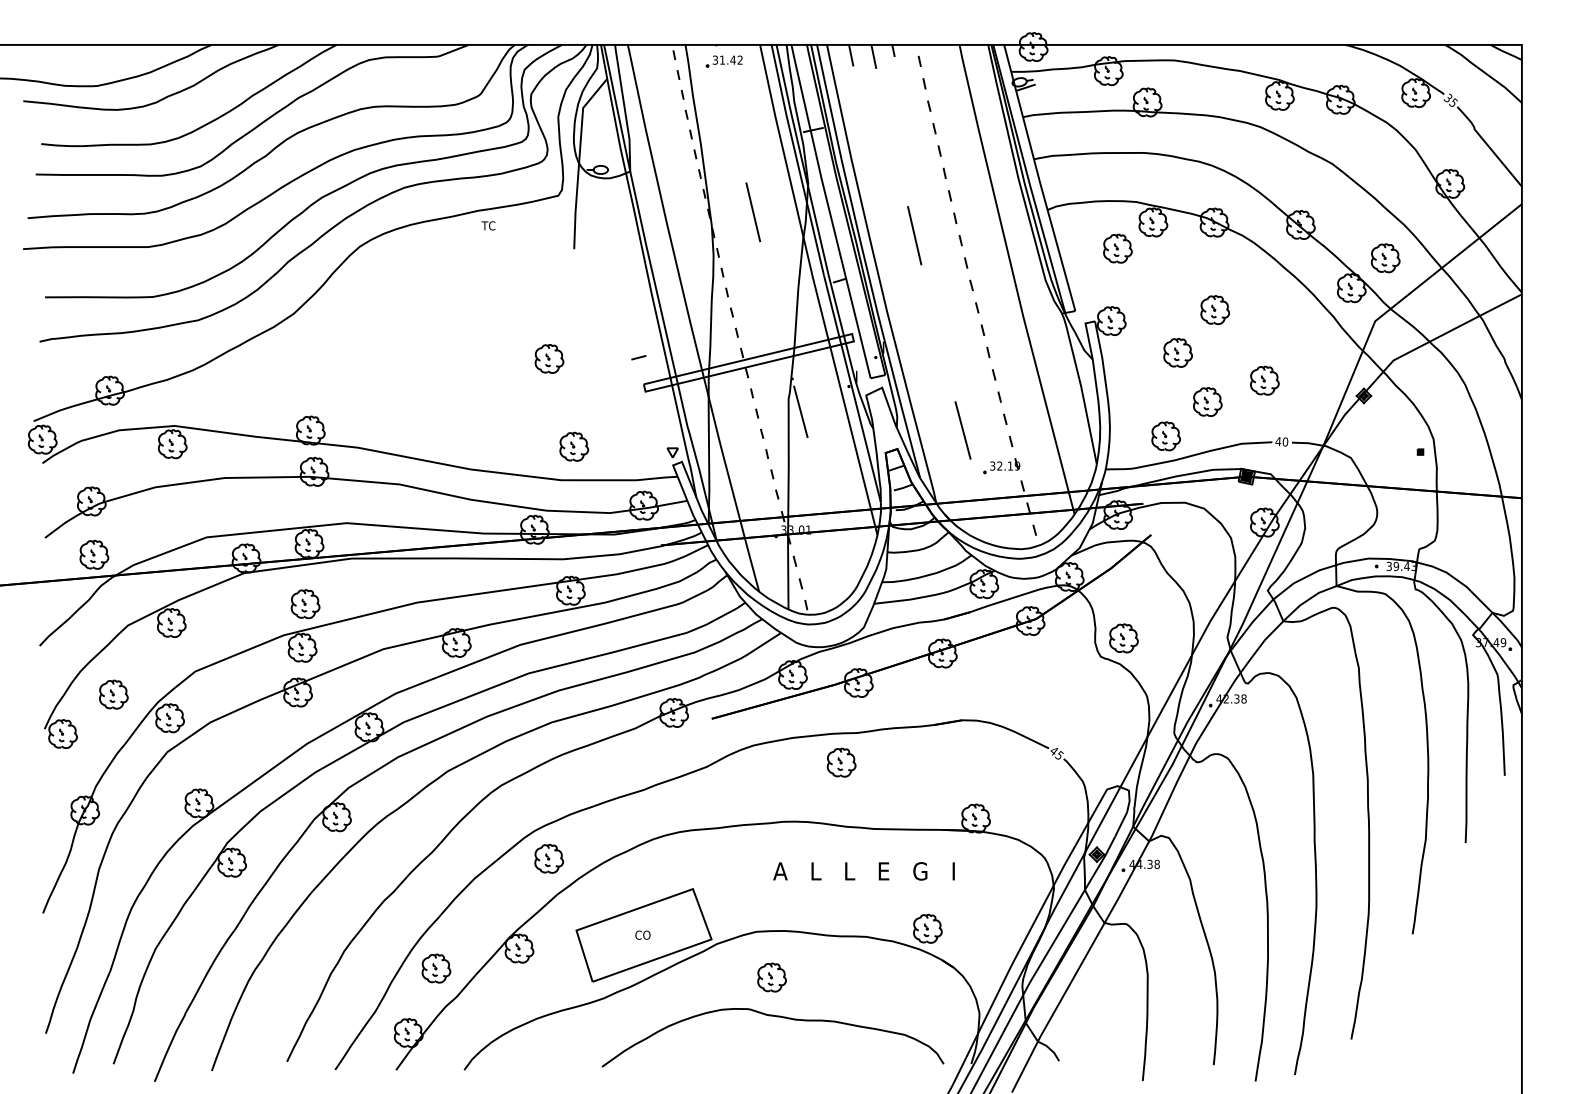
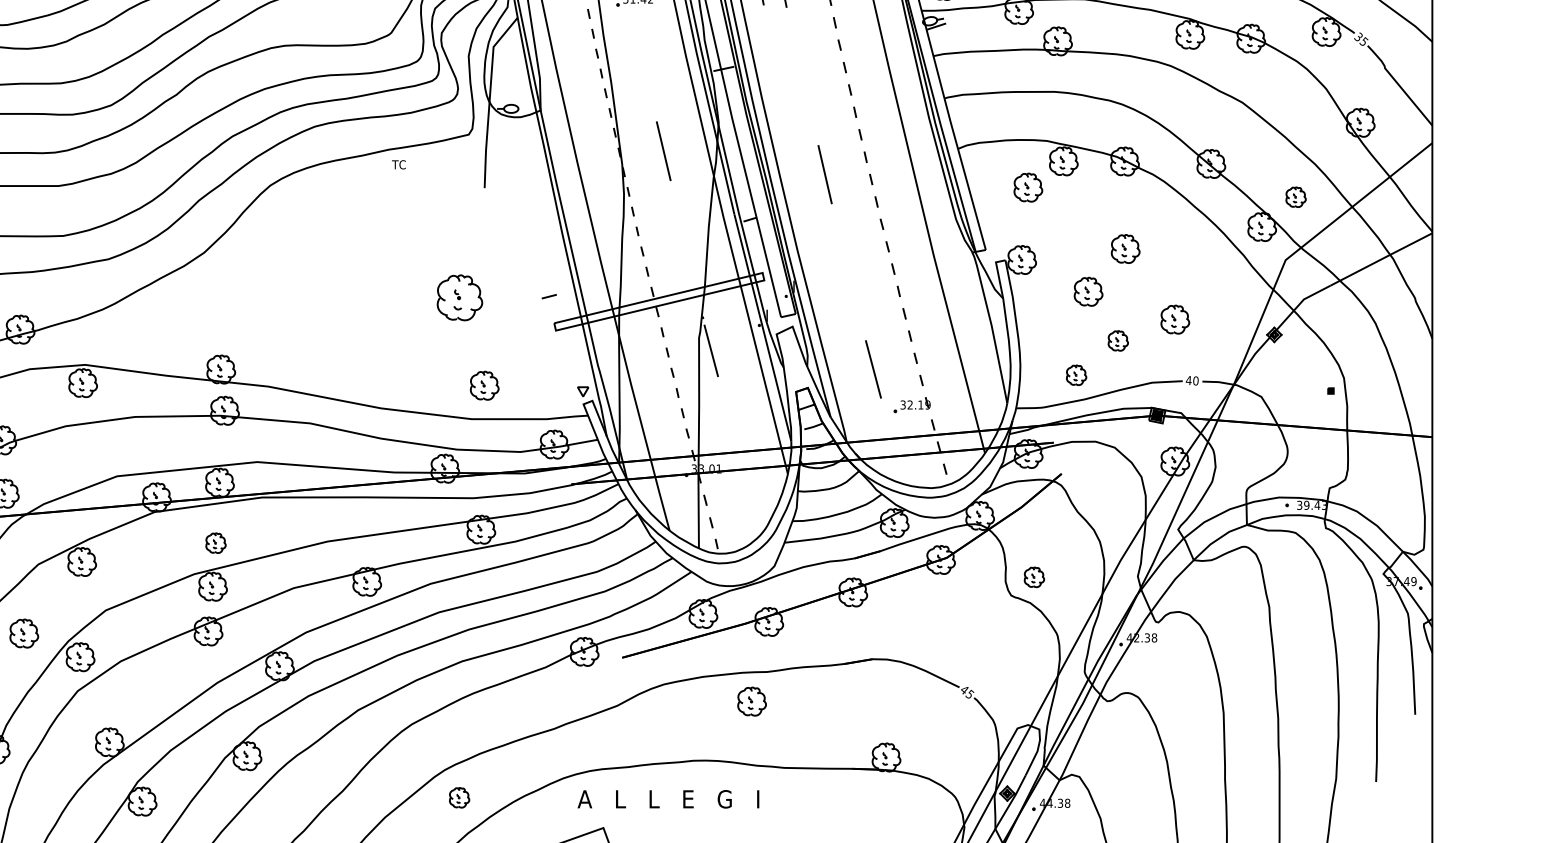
part: (1385, 258) -> (1295, 197), size x0.7
part: (549, 358) -> (459, 297), size x1.6
part: (1207, 401) -> (1117, 340), size x0.7
part: (1165, 436) -> (1075, 375), size x0.7
part: (305, 604) -> (215, 543), size x0.7
part: (1123, 638) -> (1033, 577), size x0.7
part: (548, 858) -> (458, 797), size x0.7
text: (863, 871) -> (667, 799), moved

